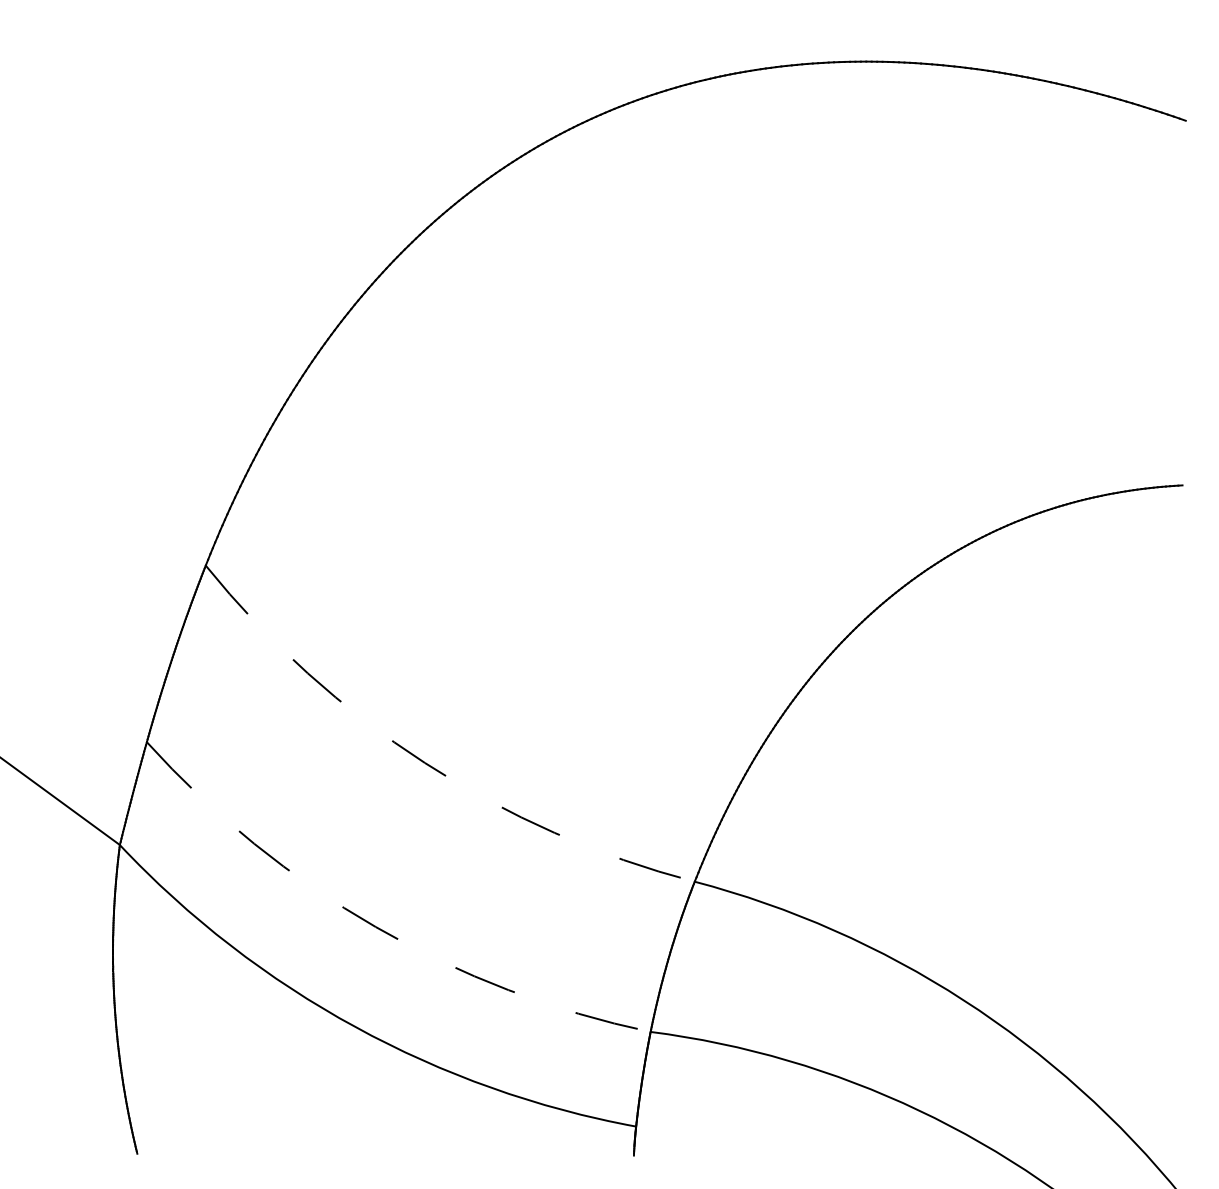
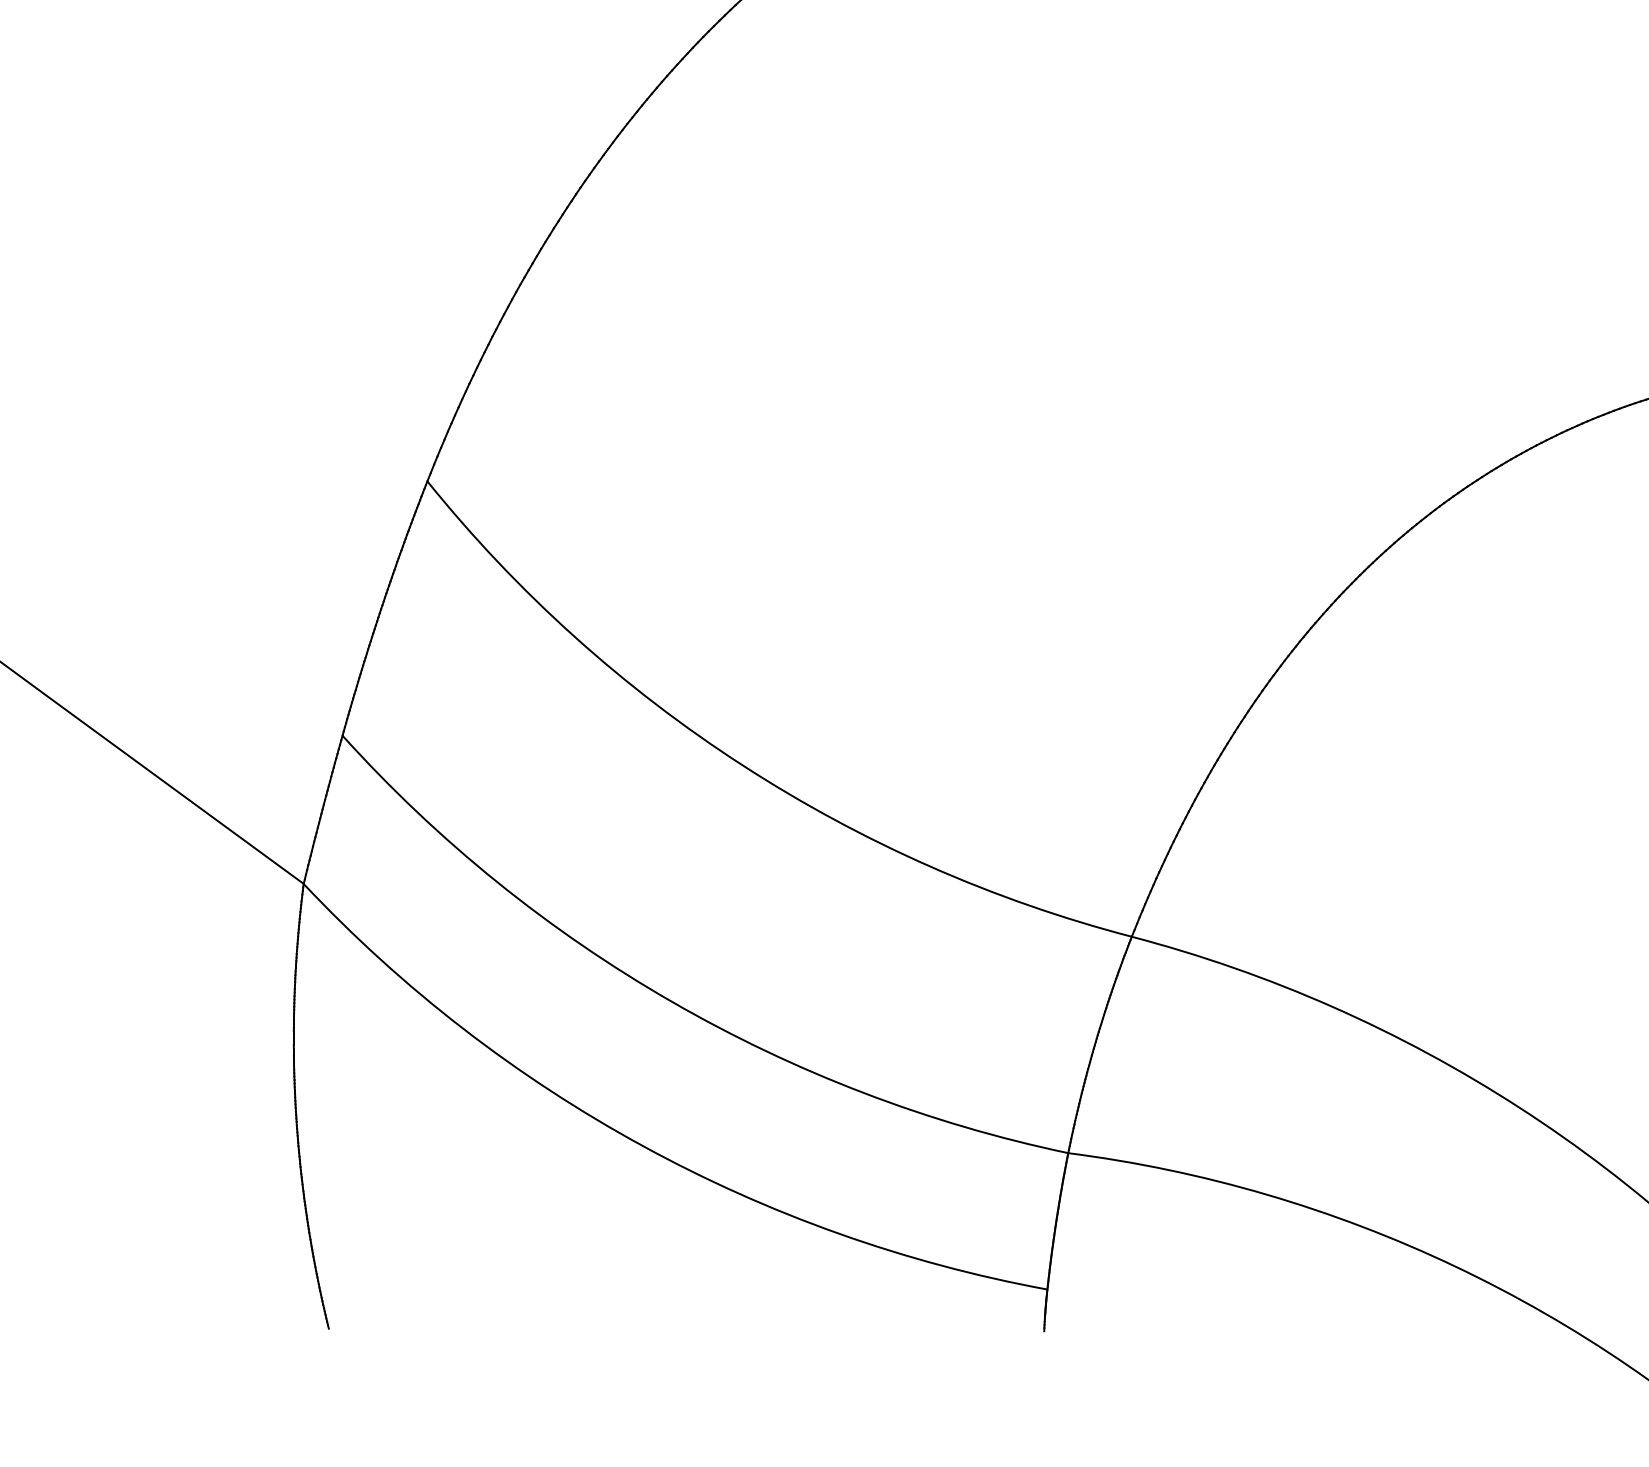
arc: (424, 762) -> (742, 765), dashed -> solid
arc: (375, 927) -> (671, 1002), dashed -> solid

